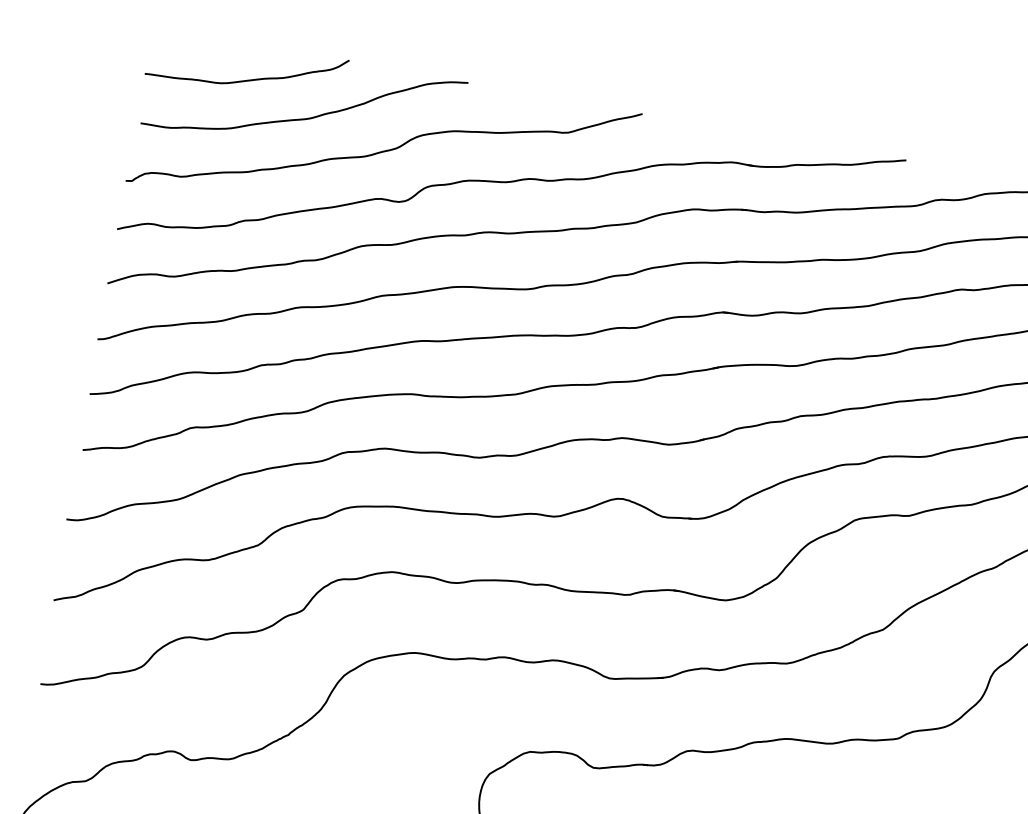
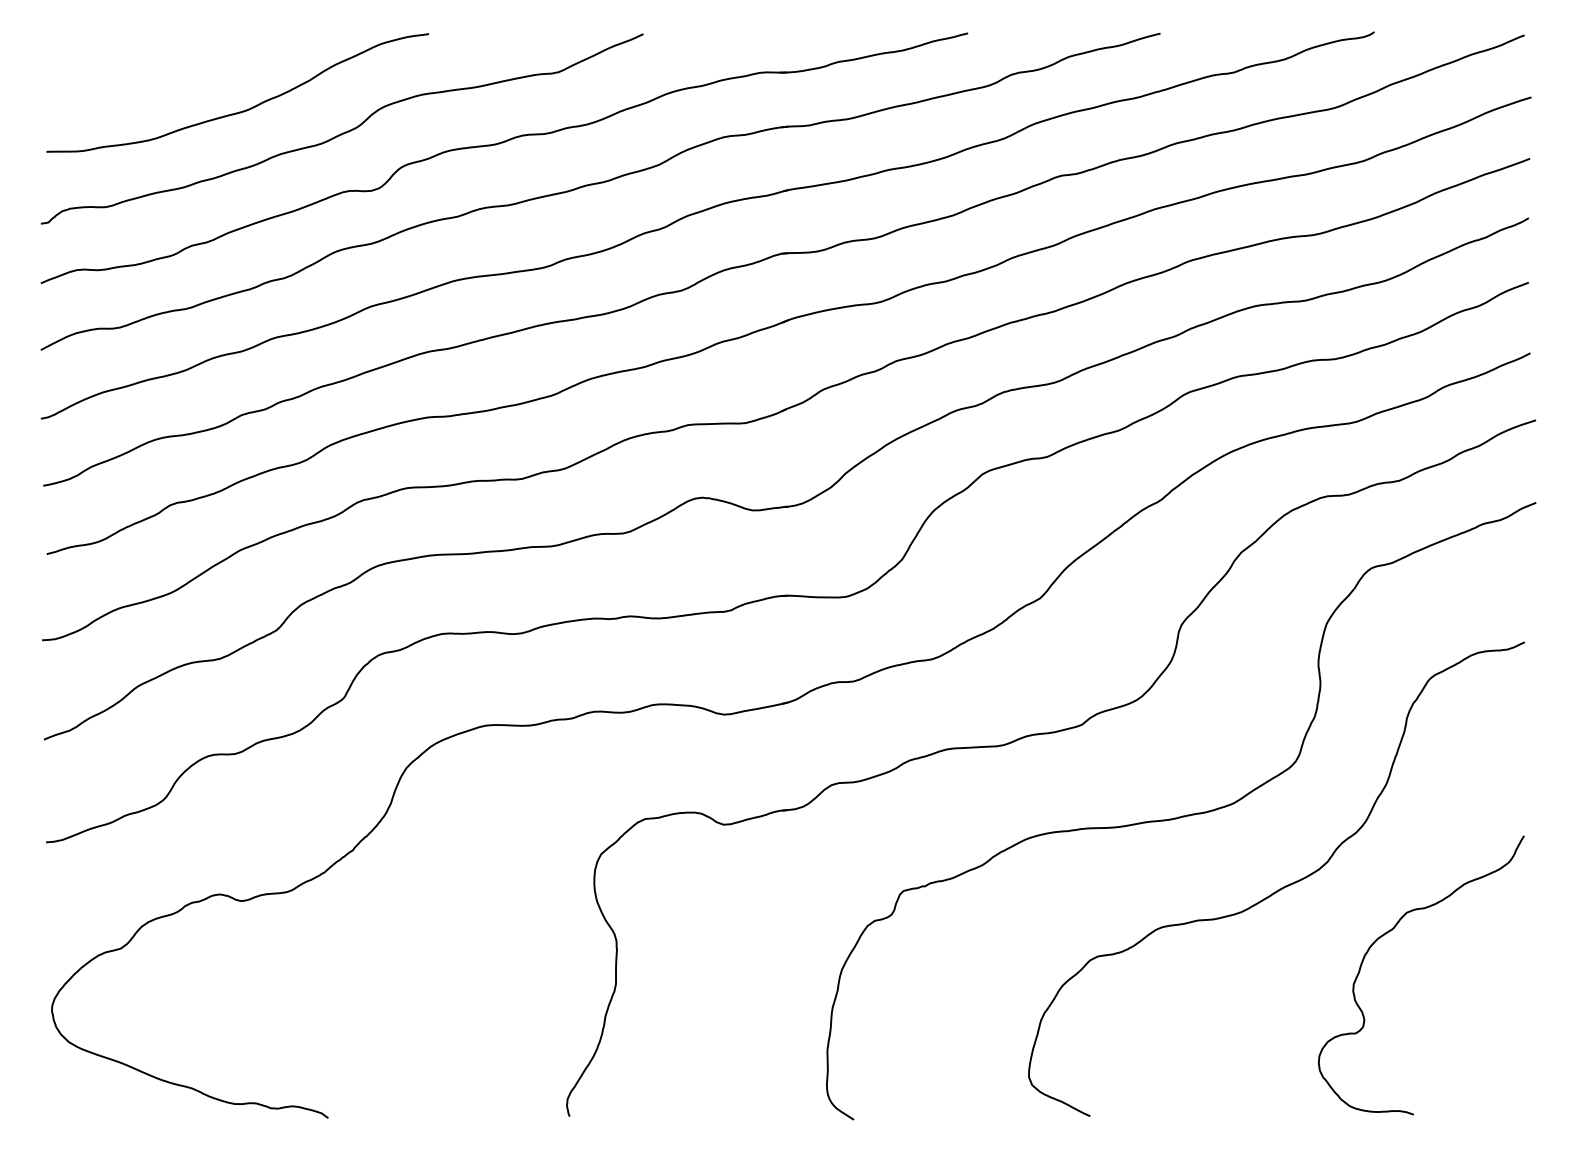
curve: (246, 79) -> (163, 77), removed

